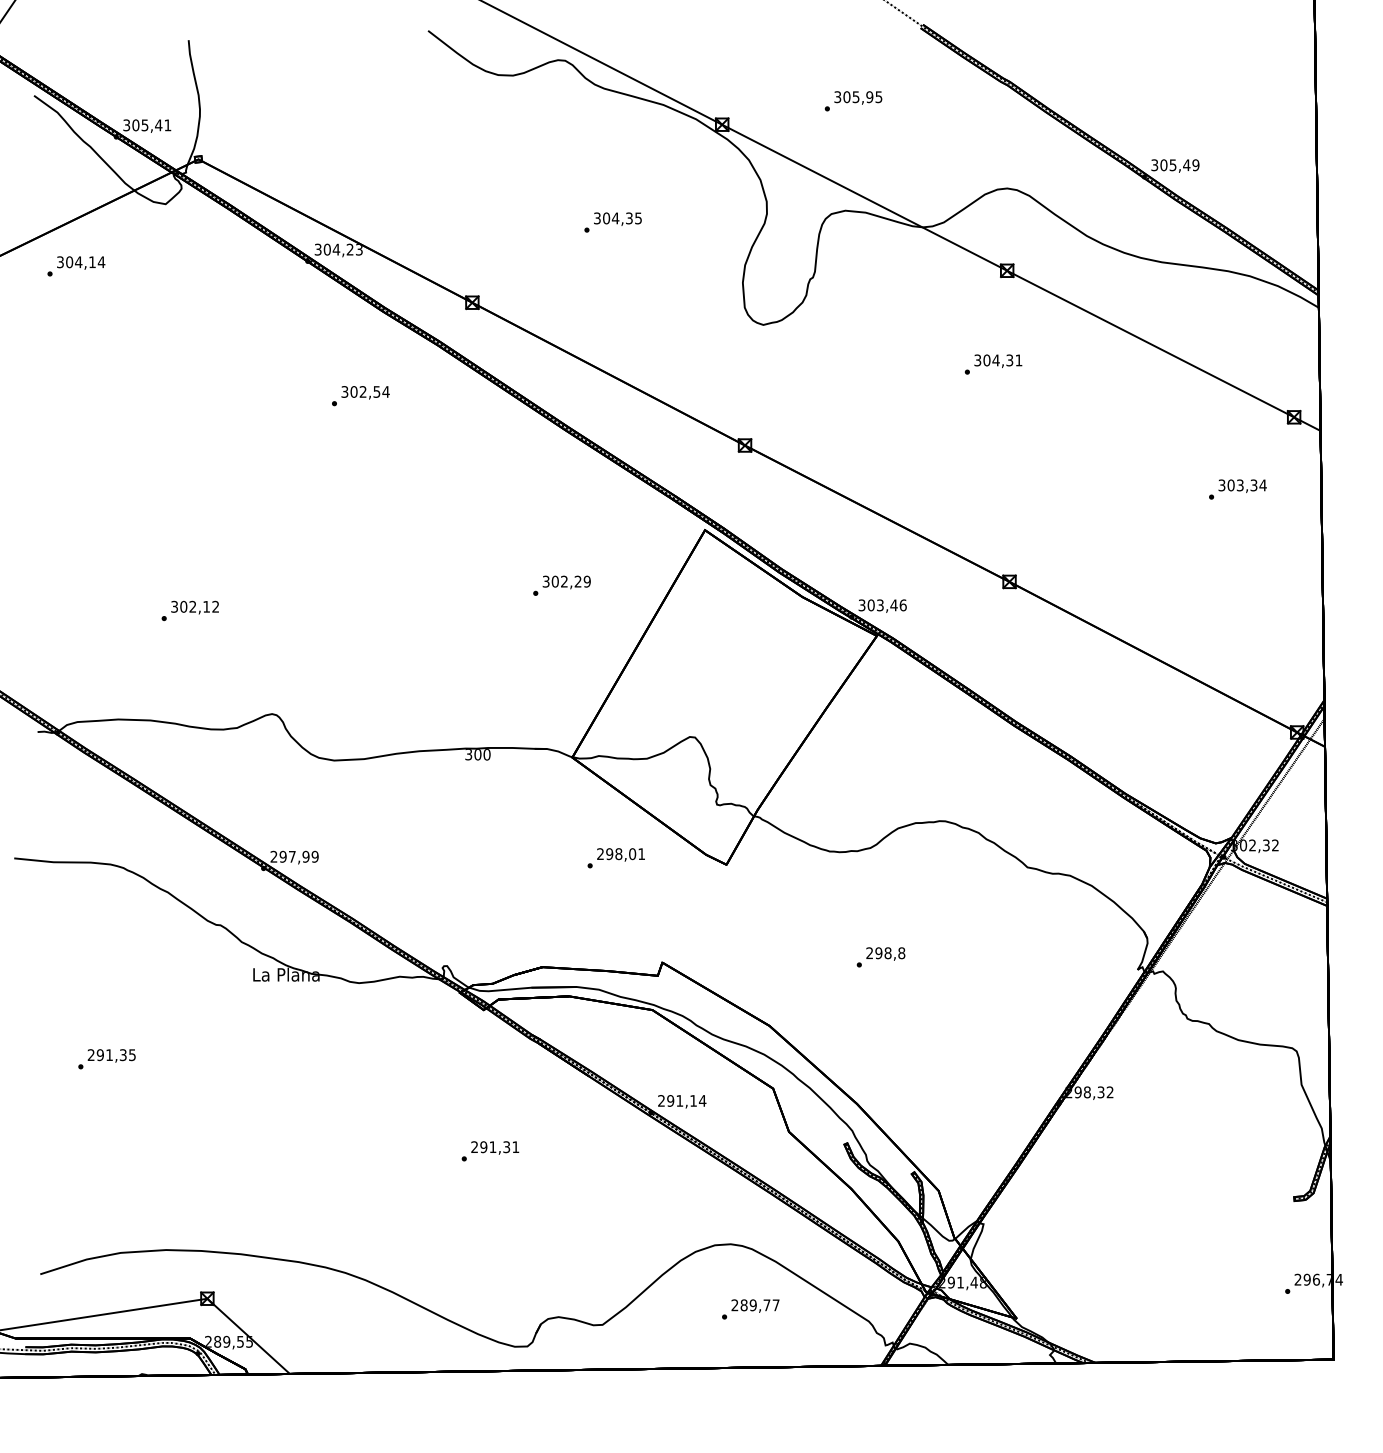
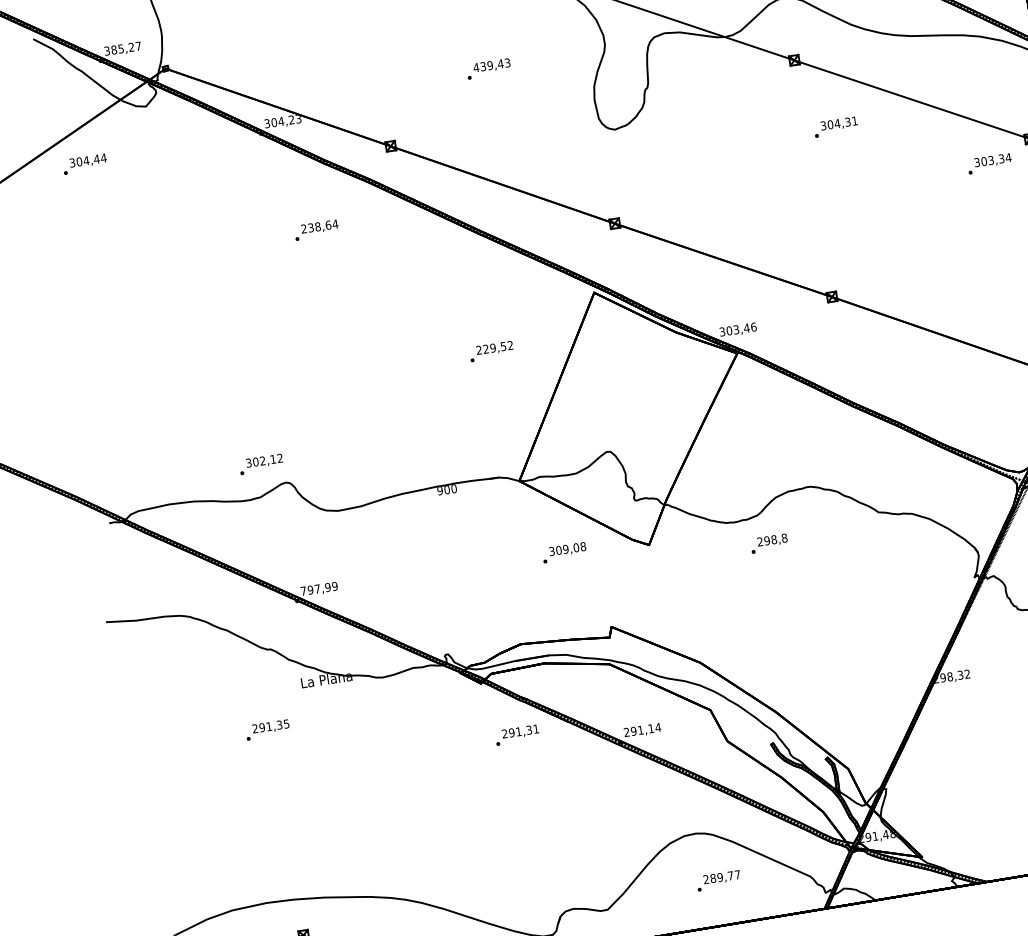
text: (151, 125) -> (126, 48), 305,41 -> 385,27
text: (617, 218) -> (491, 65), 304,35 -> 439,43
text: (92, 262) -> (96, 159), 304,14 -> 304,44
text: (993, 364) -> (835, 127), moved
text: (360, 391) -> (315, 226), 302,54 -> 238,64
text: (1237, 489) -> (989, 163), moved
text: (566, 581) -> (494, 347), 302,29 -> 229,52
text: (189, 610) -> (260, 464), moved
text: (468, 754) -> (439, 490), 300 -> 900
text: (621, 854) -> (567, 549), 298,01 -> 309,08
text: (273, 856) -> (303, 590), 297,99 -> 797,99
text: (880, 957) -> (768, 543), moved
text: (106, 1059) -> (267, 730), moved
text: (490, 1151) -> (517, 735), moved

